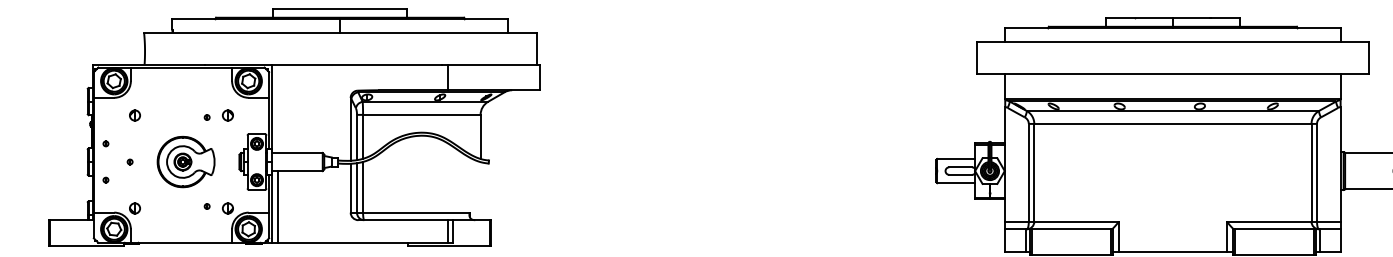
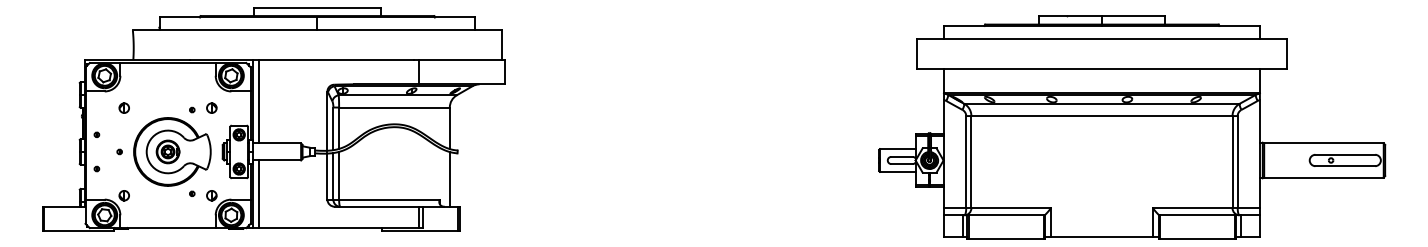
line: (278, 108) -> (259, 101), added
part: (186, 161) -> (172, 151), size x1.43
line: (480, 190) -> (449, 178), added

